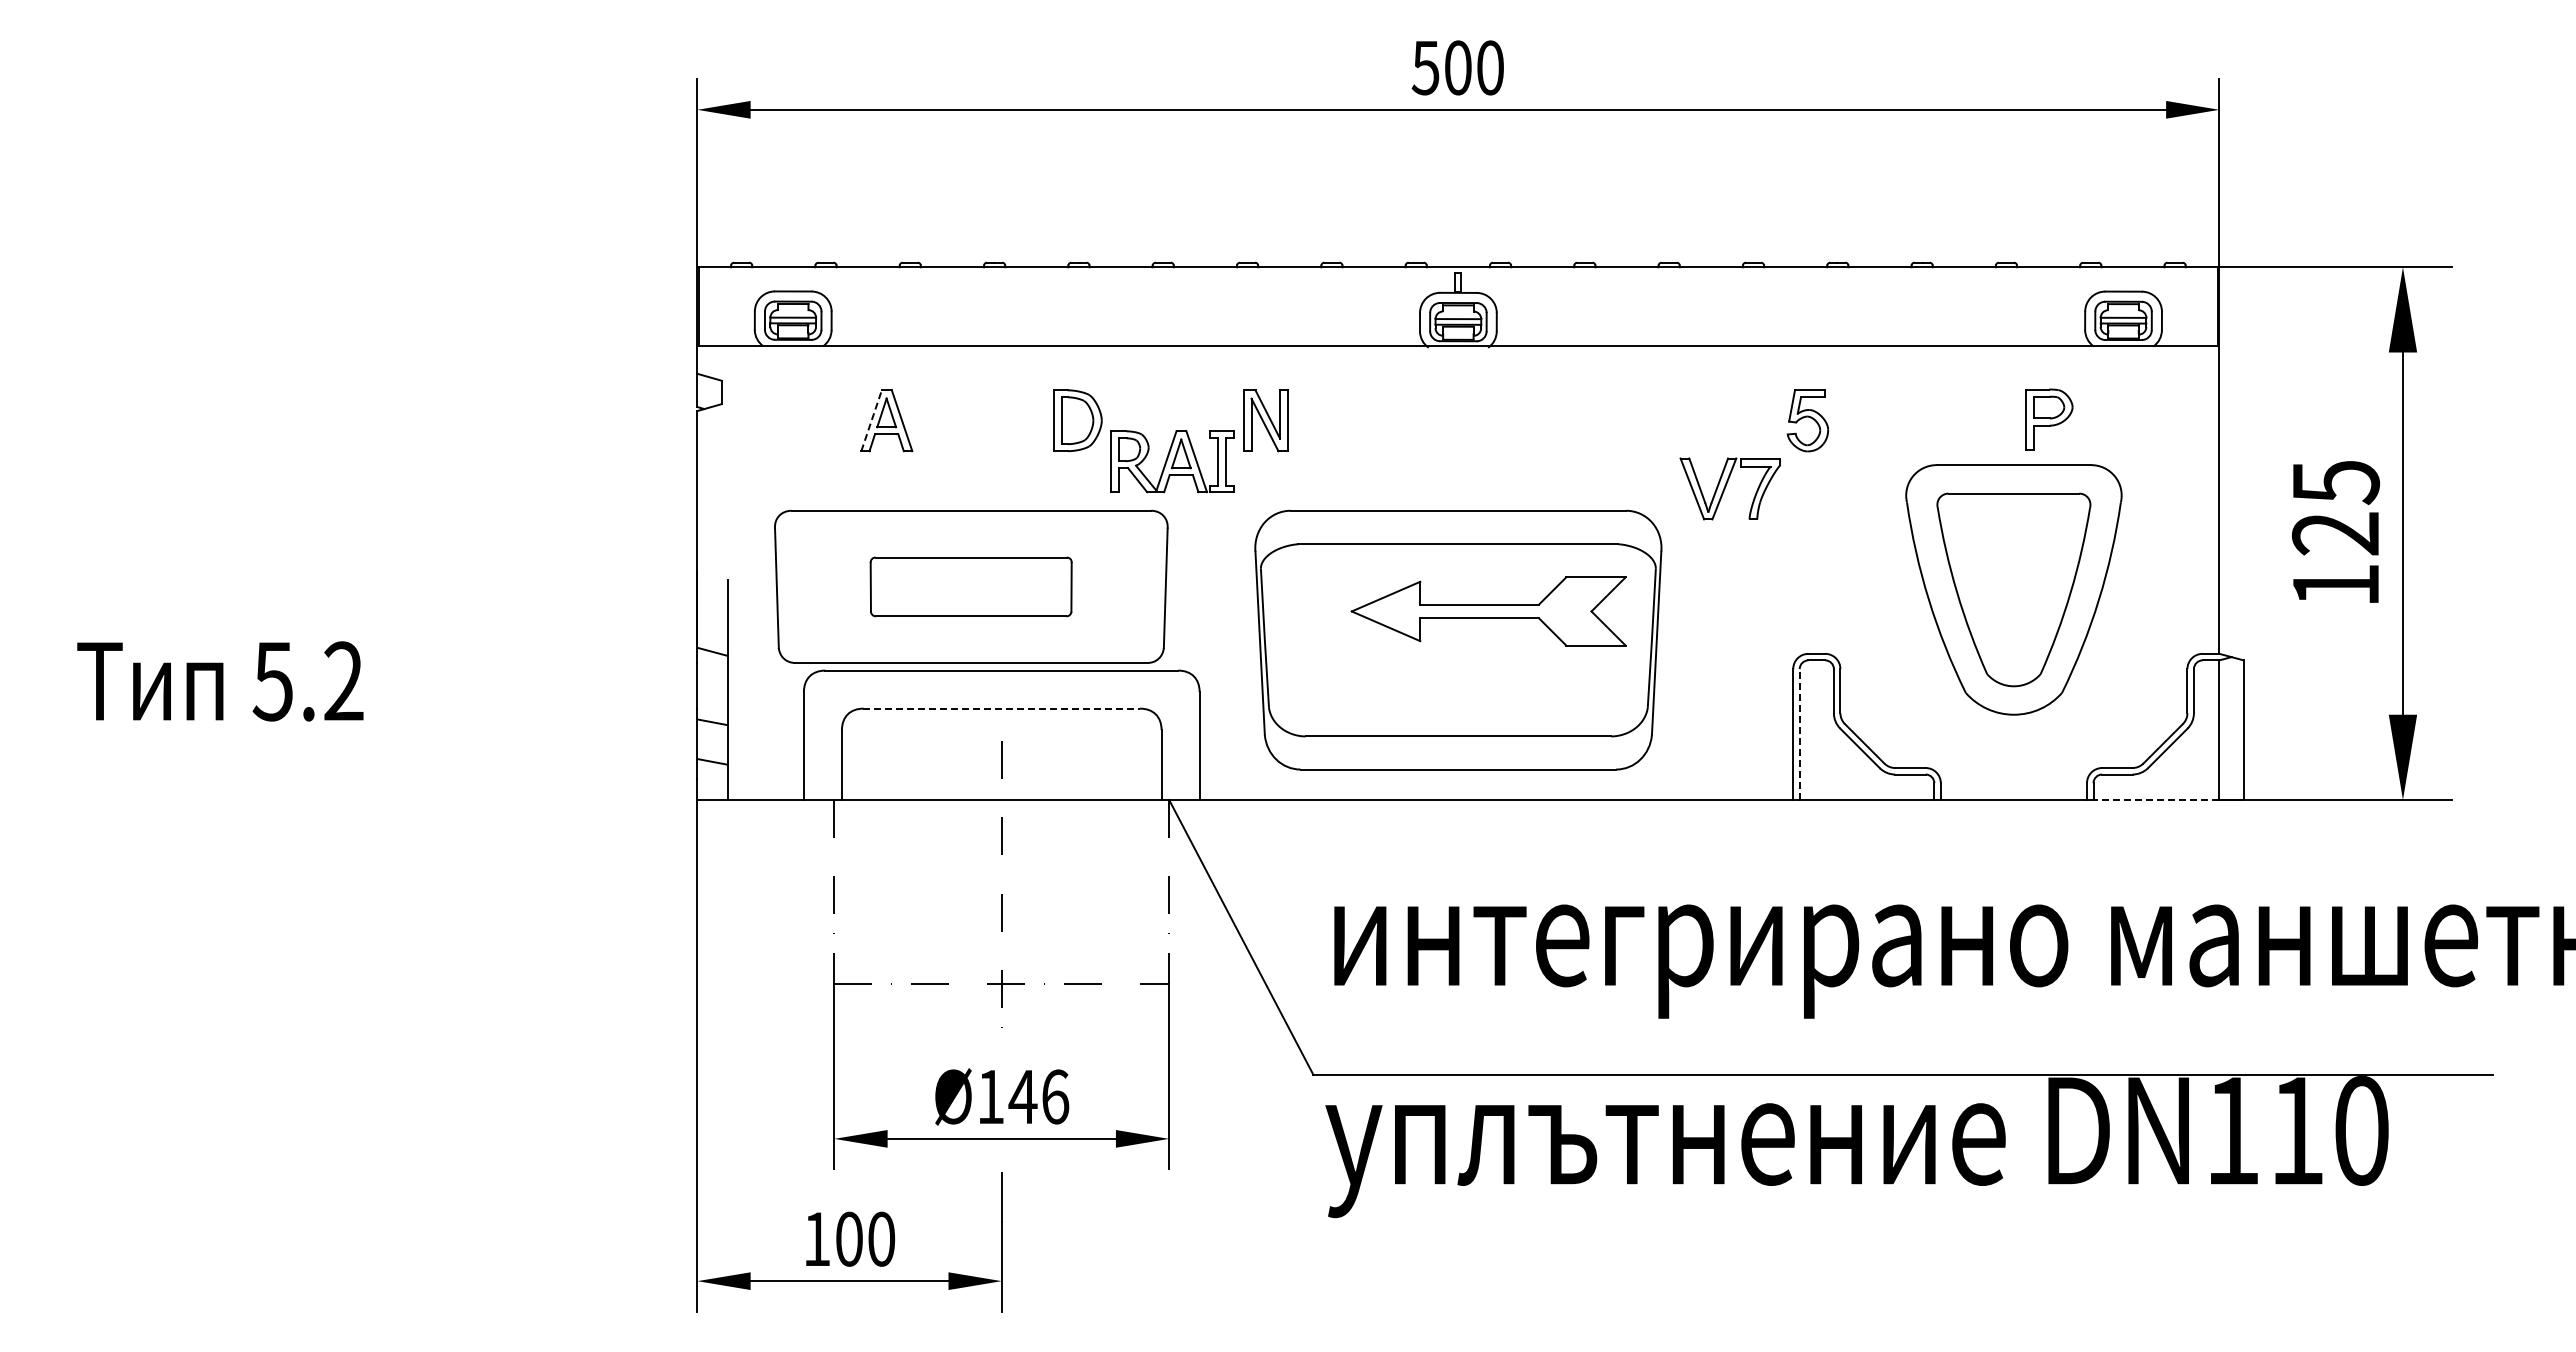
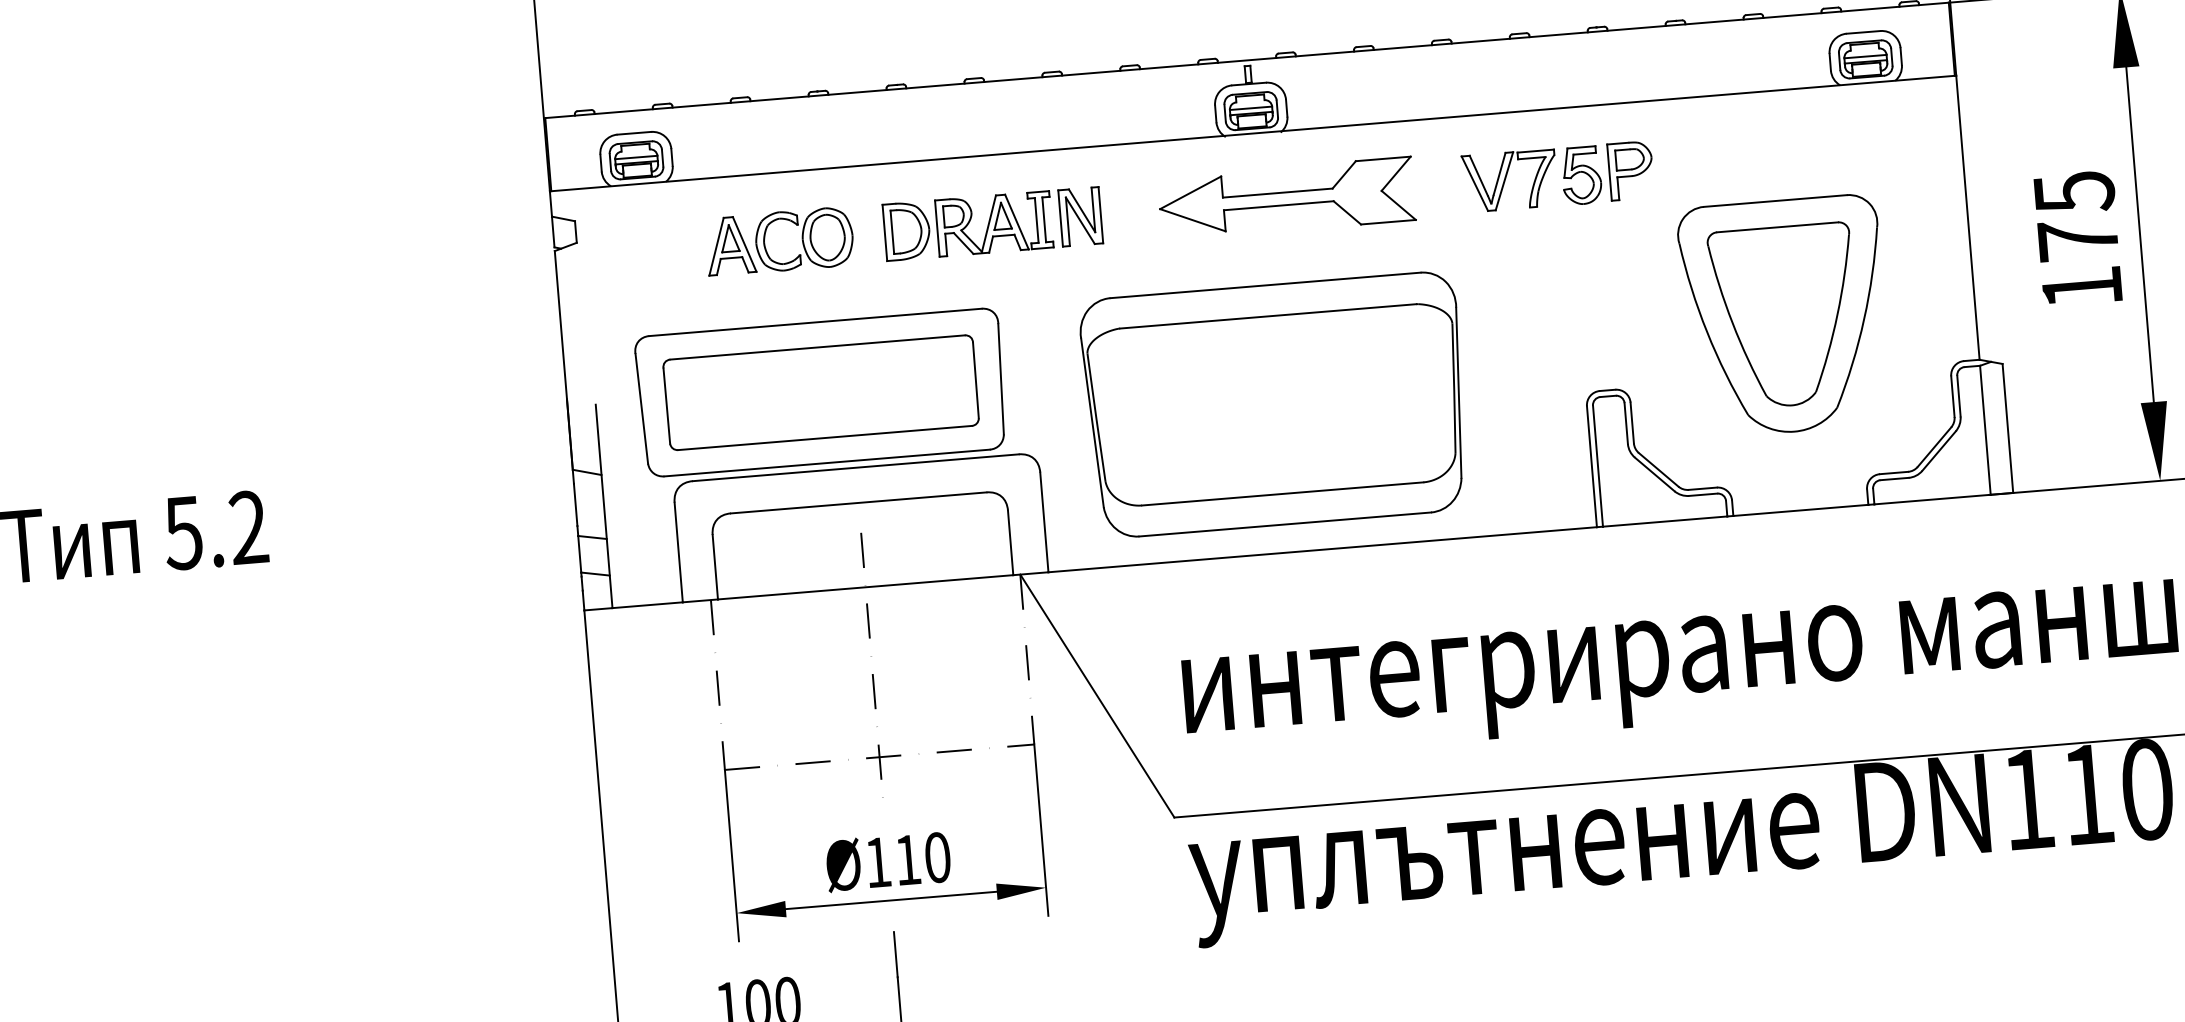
part: (2049, 419) -> (1631, 170), moved
line: (871, 420) -> (716, 246), dashed -> solid
part: (966, 420) -> (804, 239), added
part: (1172, 461) -> (994, 223), moved
part: (1729, 488) -> (1509, 180), moved
text: (2334, 533) -> (2076, 239), 125 -> 175
part: (970, 586) -> (820, 392), size x1.67
part: (1488, 611) -> (1286, 198), moved
line: (1002, 708) -> (859, 502), dashed -> solid
line: (1799, 734) -> (1597, 466), dashed -> solid
line: (2156, 799) -> (1932, 499), dashed -> solid
text: (1038, 1096) -> (922, 858), Ø146 -> Ø110

